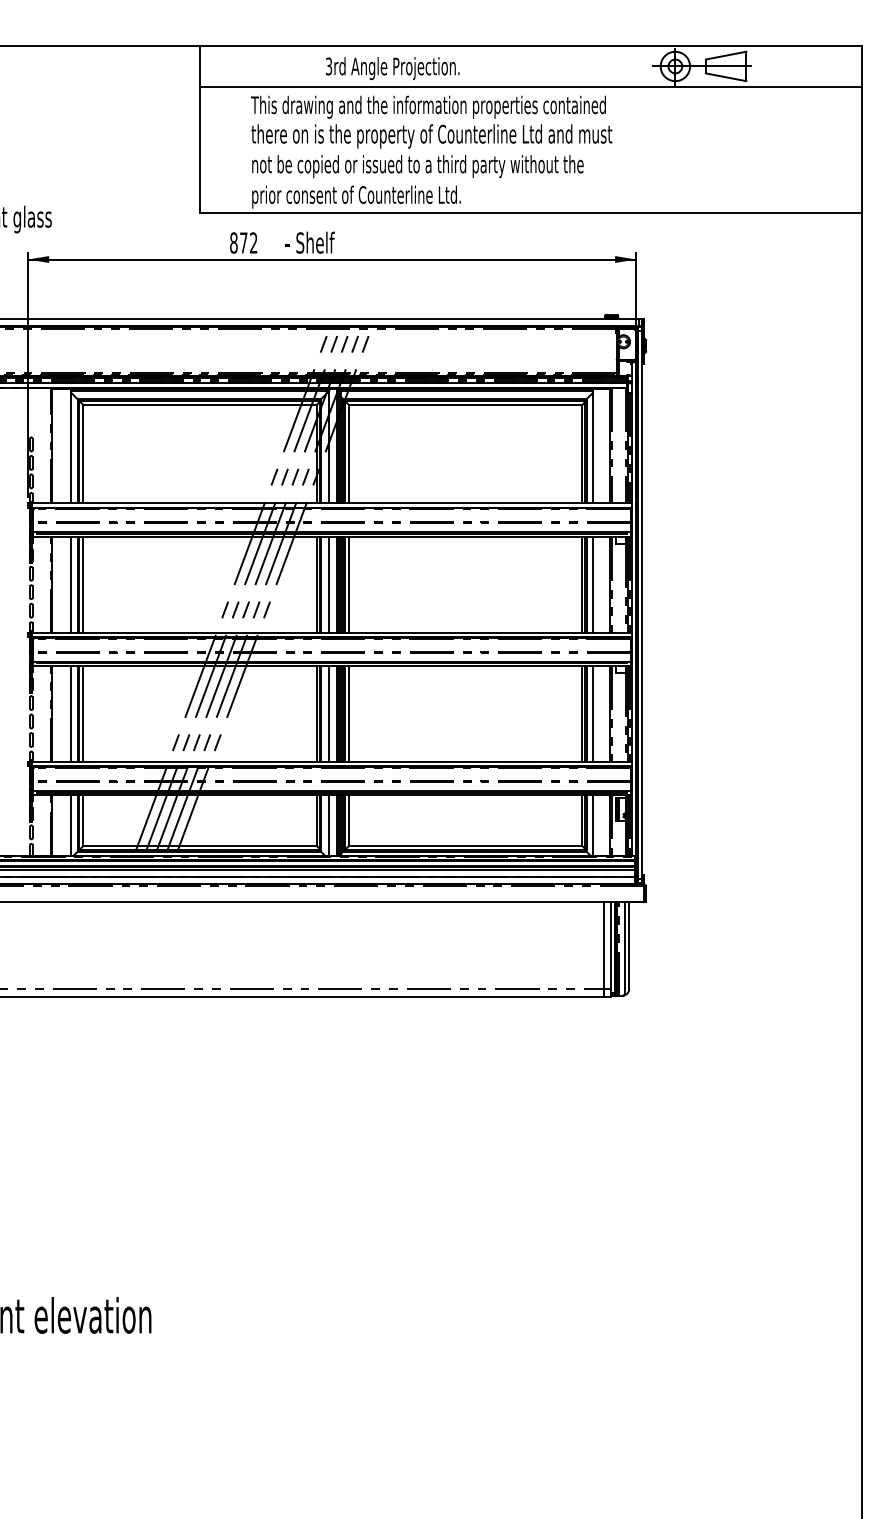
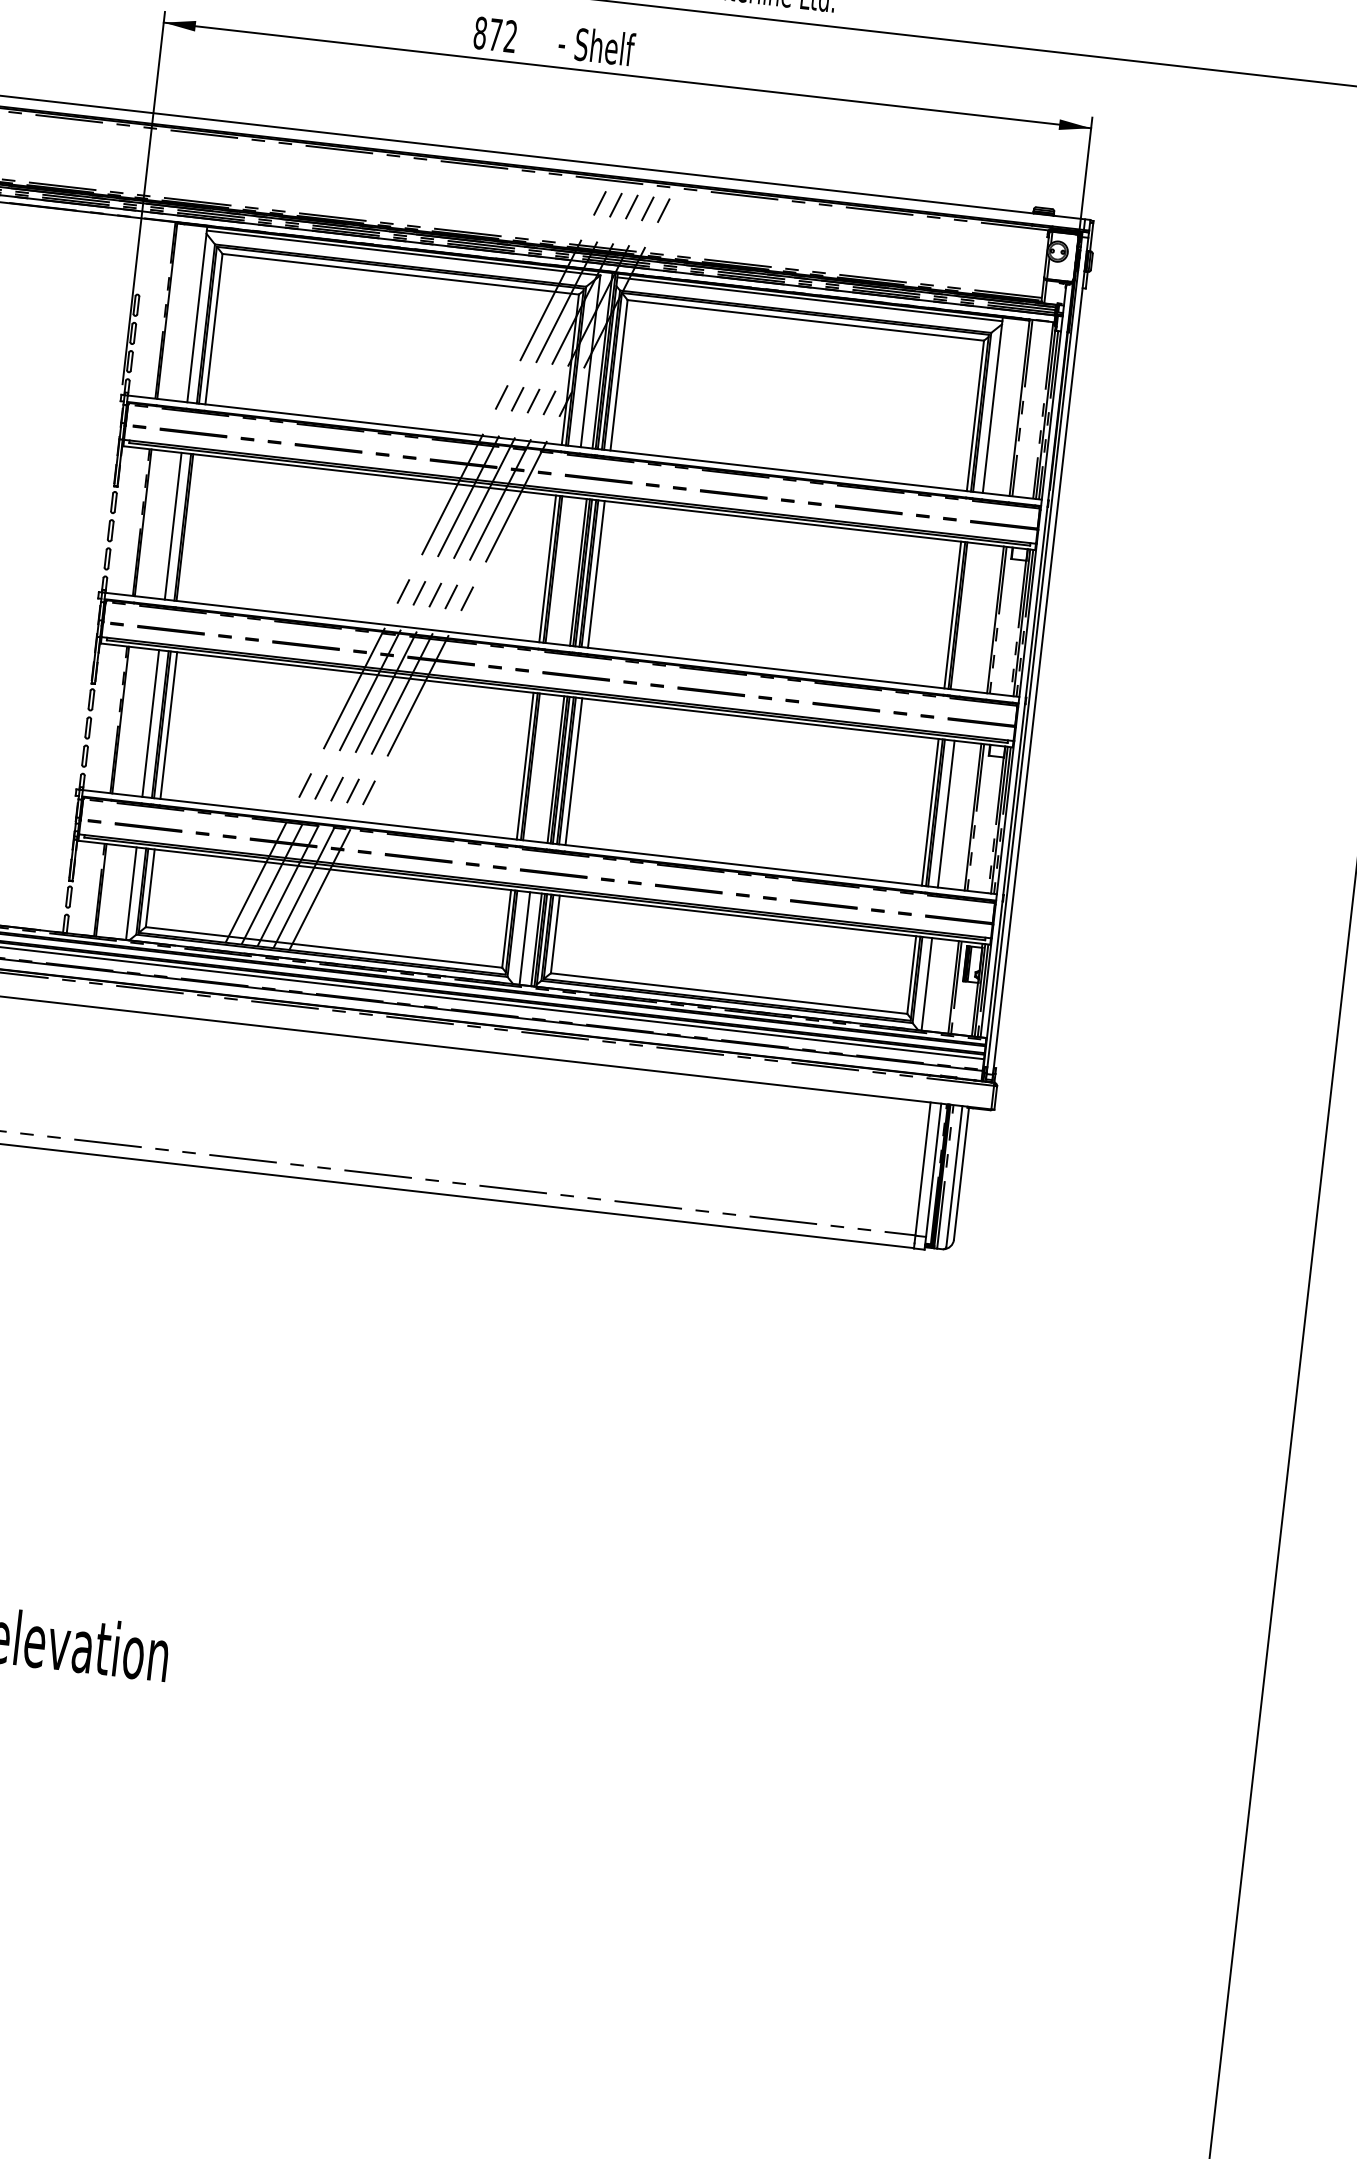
line: (83, 584) -> (191, 528), removed
line: (329, 584) -> (566, 570), removed
line: (592, 584) -> (968, 616), removed
line: (329, 713) -> (544, 767), removed

